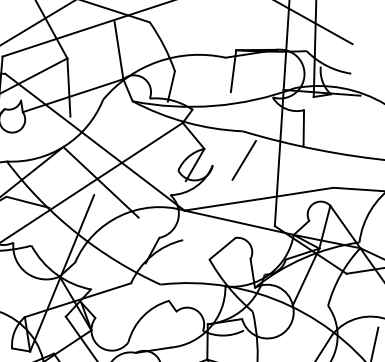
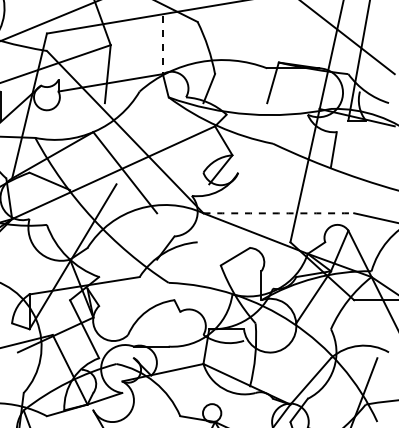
line: (118, 50) -> (162, 45), solid -> dashed
line: (243, 160) -> (269, 172), removed
arc: (258, 199) -> (278, 213), solid -> dashed

